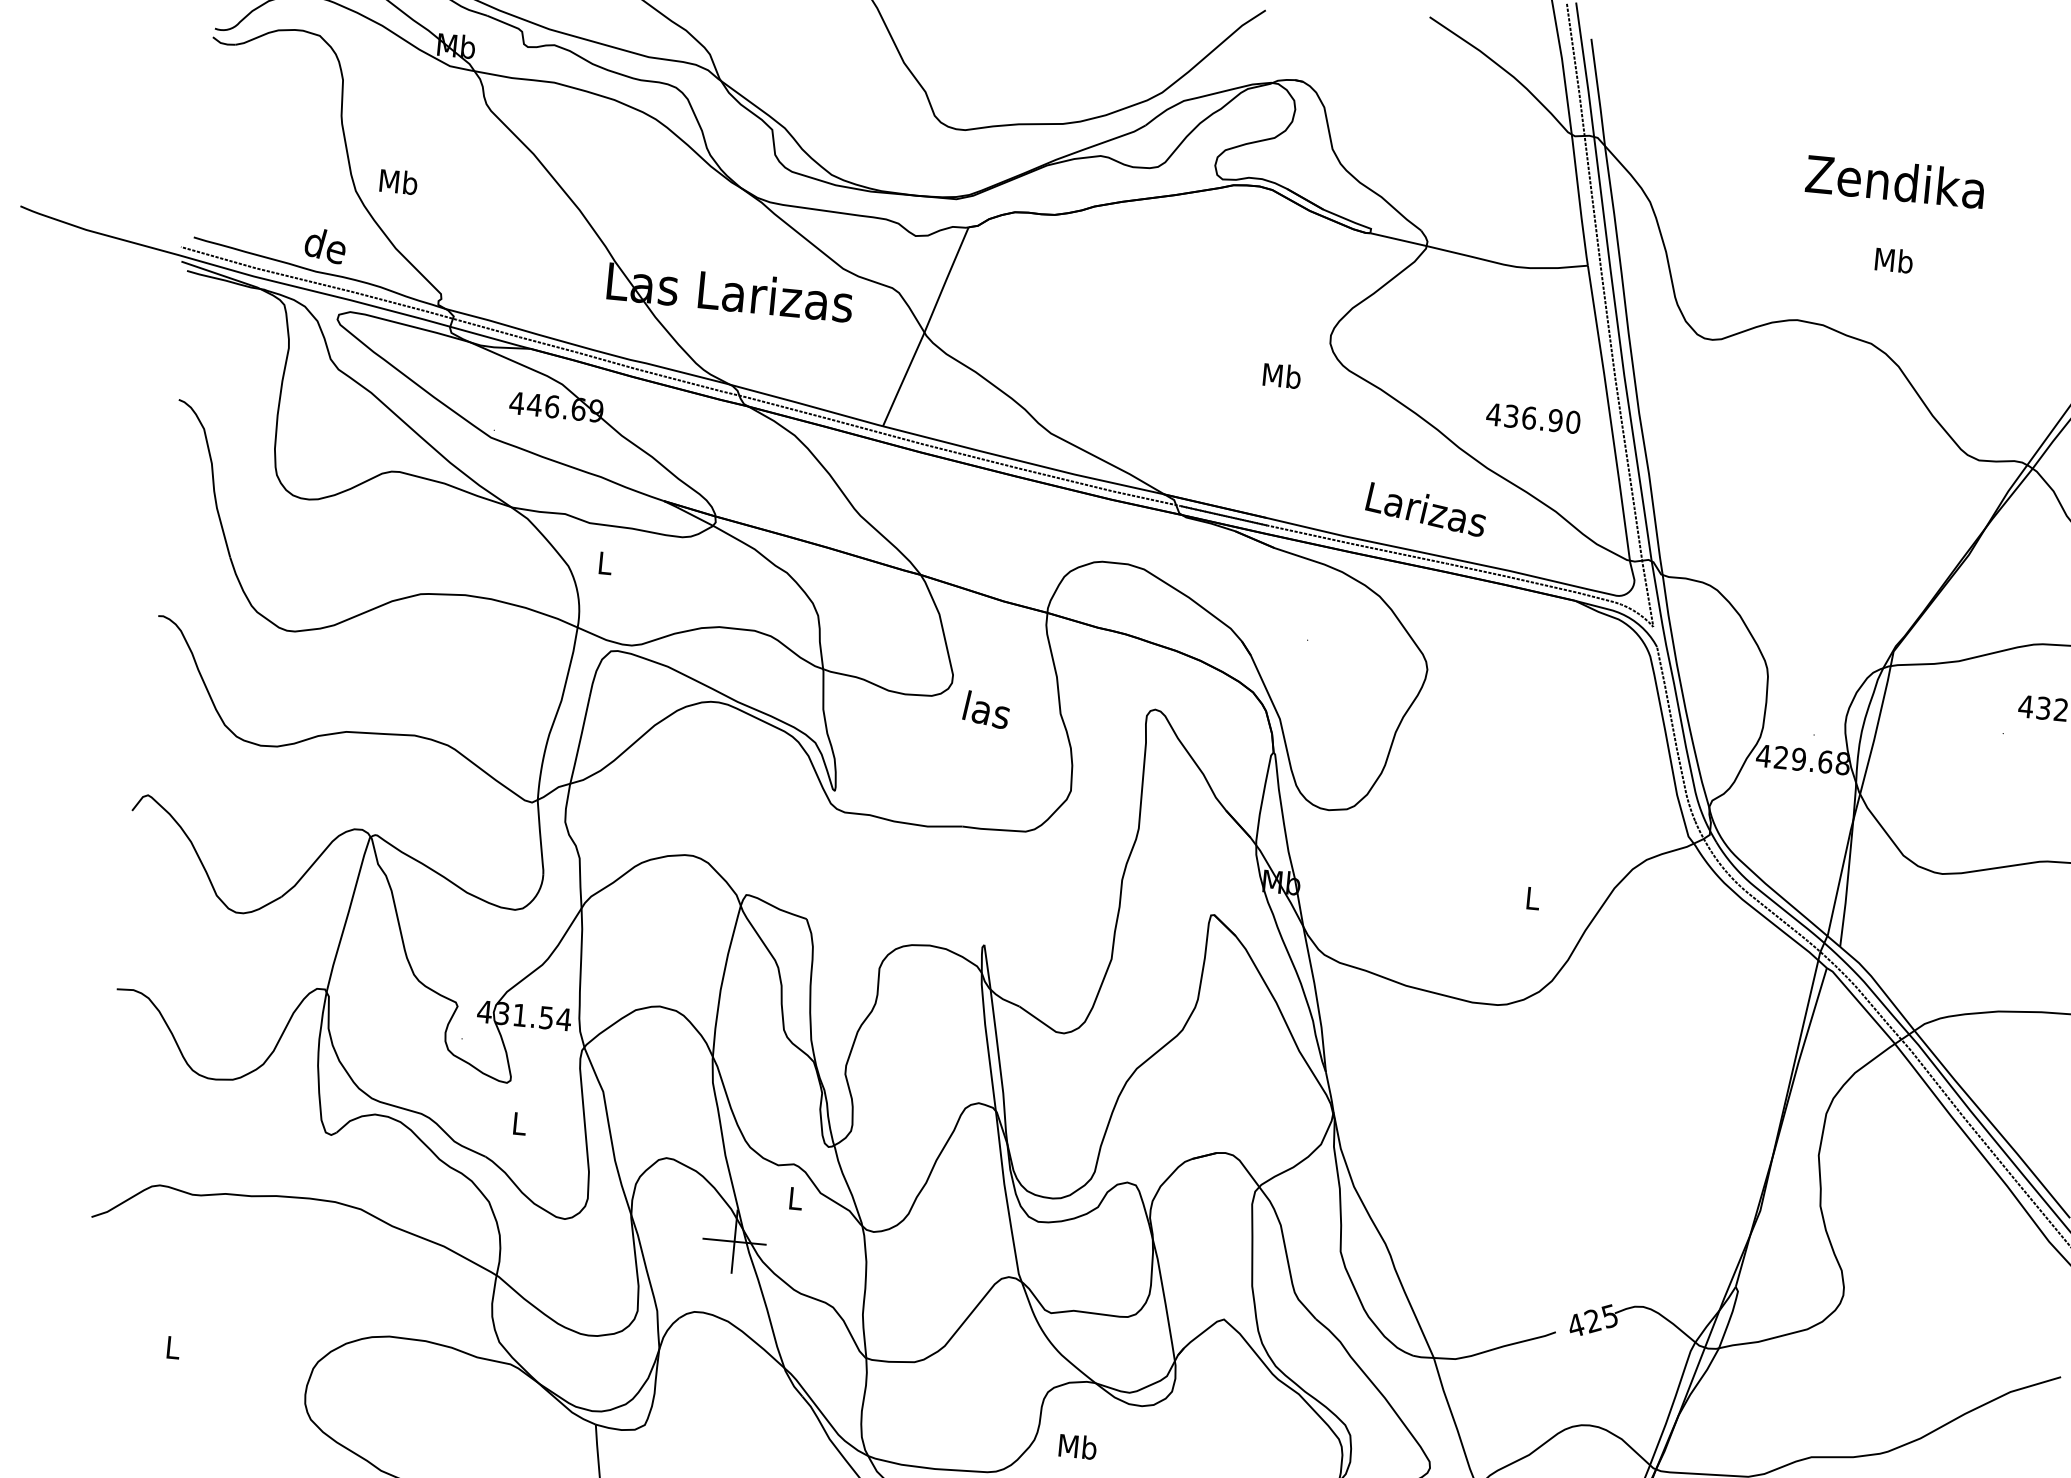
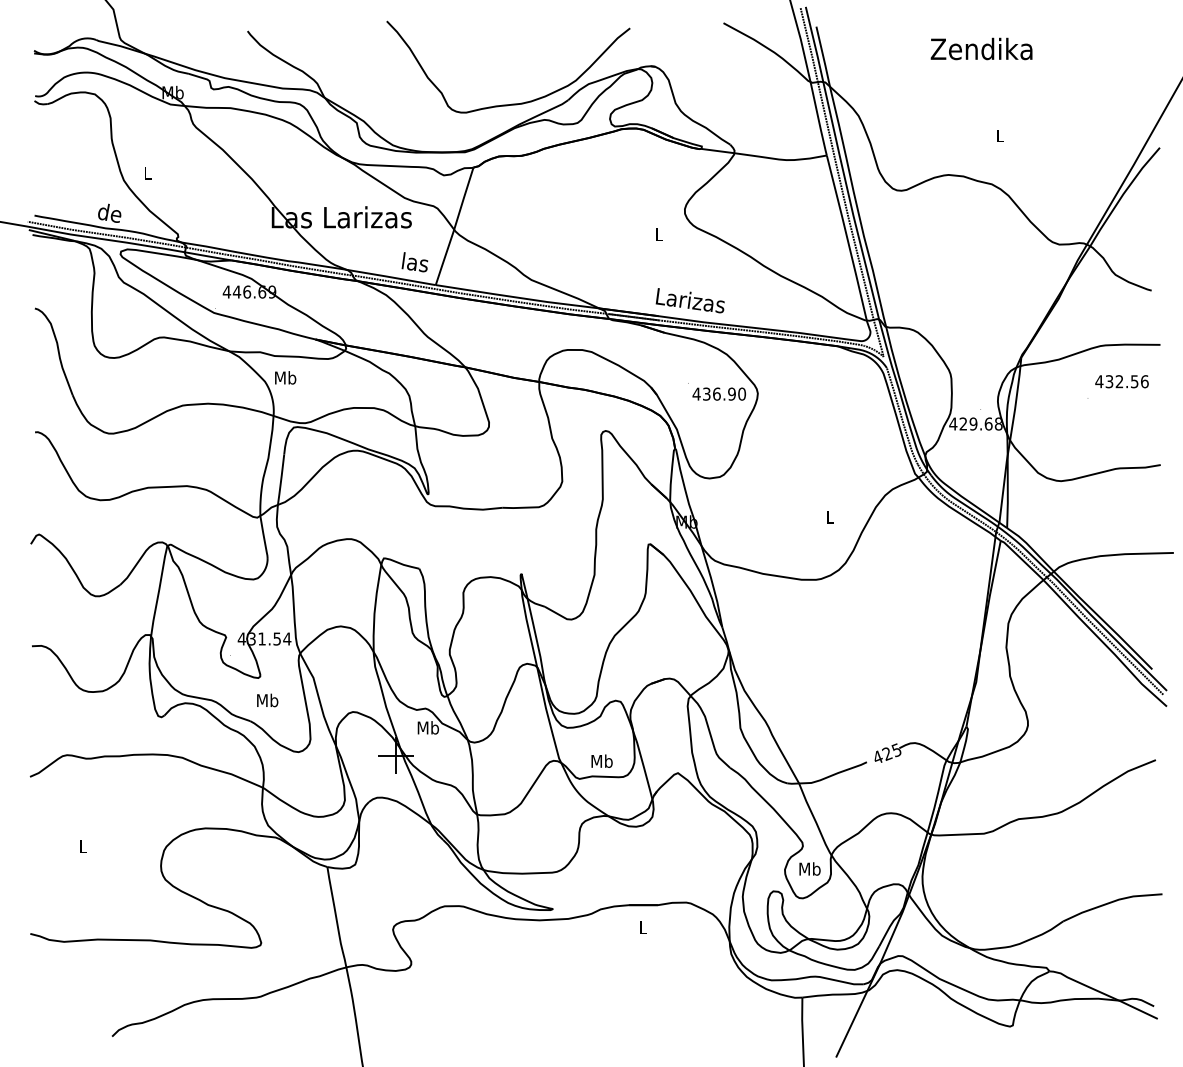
text: (1895, 180) -> (981, 48), moved
text: (398, 181) -> (147, 172), Mb -> L
text: (1892, 259) -> (999, 135), Mb -> L
text: (1282, 375) -> (659, 234), Mb -> L
text: (1532, 417) -> (718, 393), moved
text: (1424, 509) -> (689, 300), moved
text: (604, 562) -> (285, 377), L -> Mb
text: (985, 710) -> (414, 262), moved
text: (519, 1123) -> (267, 700), L -> Mb
text: (794, 1197) -> (427, 727), L -> Mb
text: (1077, 1445) -> (601, 760), moved

